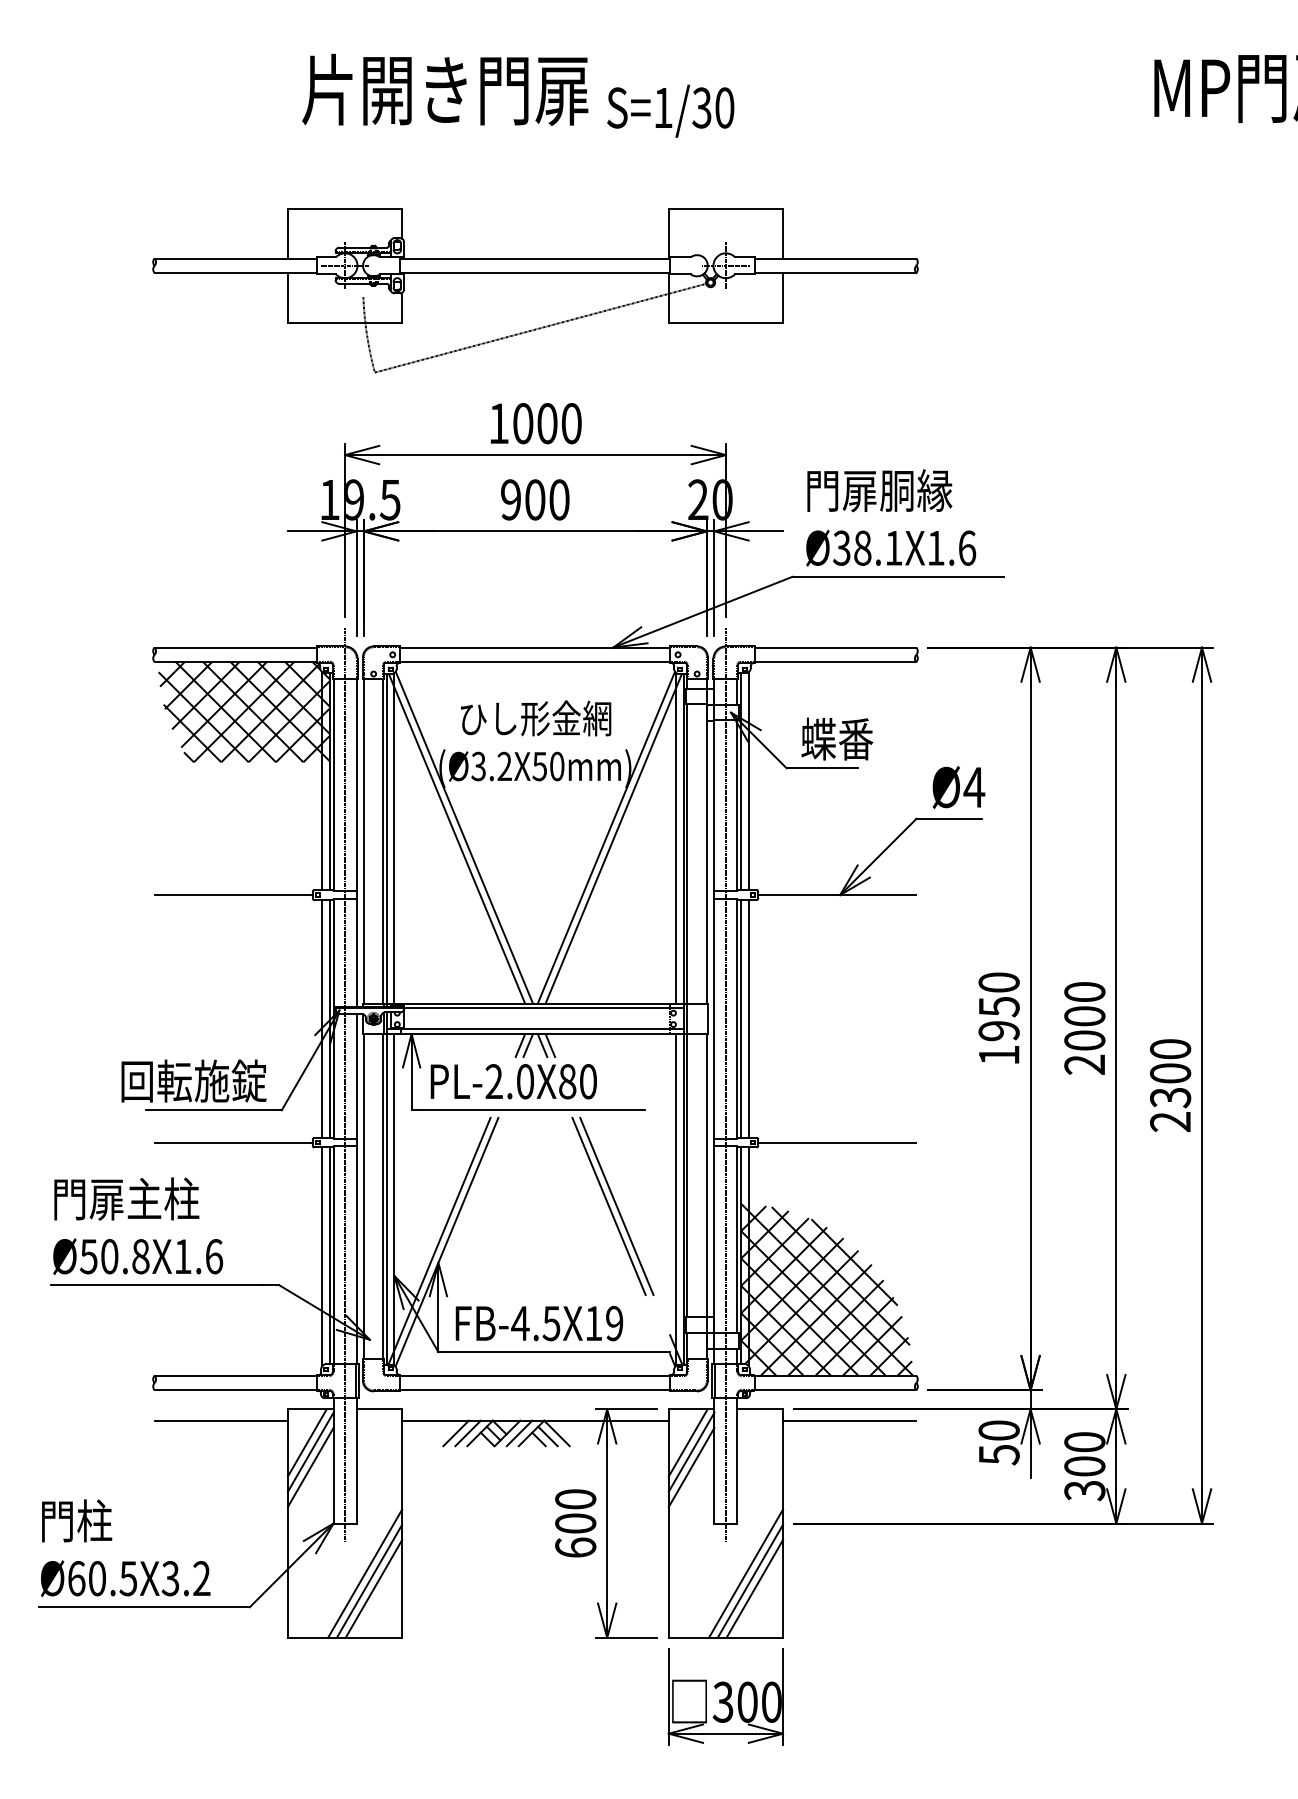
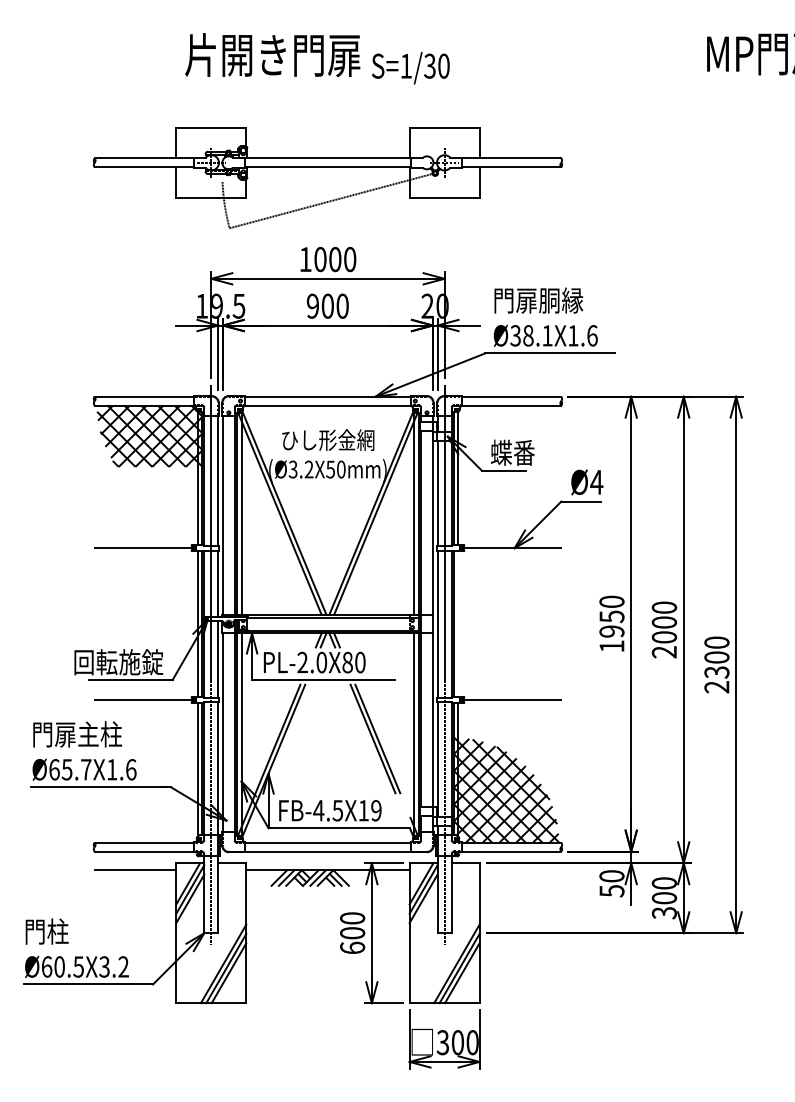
line: (748, 1019) -> (458, 624), removed
text: (115, 1256) -> (70, 769), Ø50.8X1.6 -> Ø65.7X1.6
line: (849, 1421) -> (520, 870), removed

